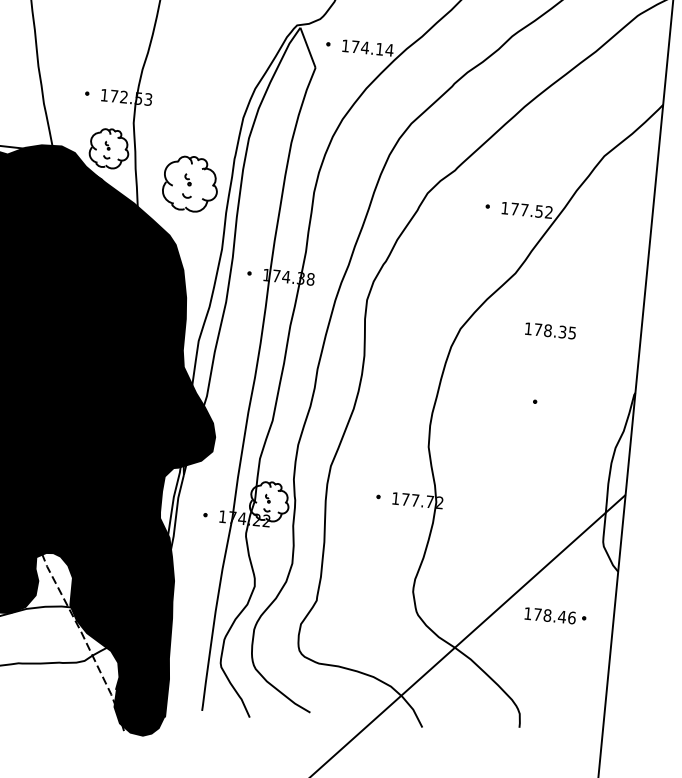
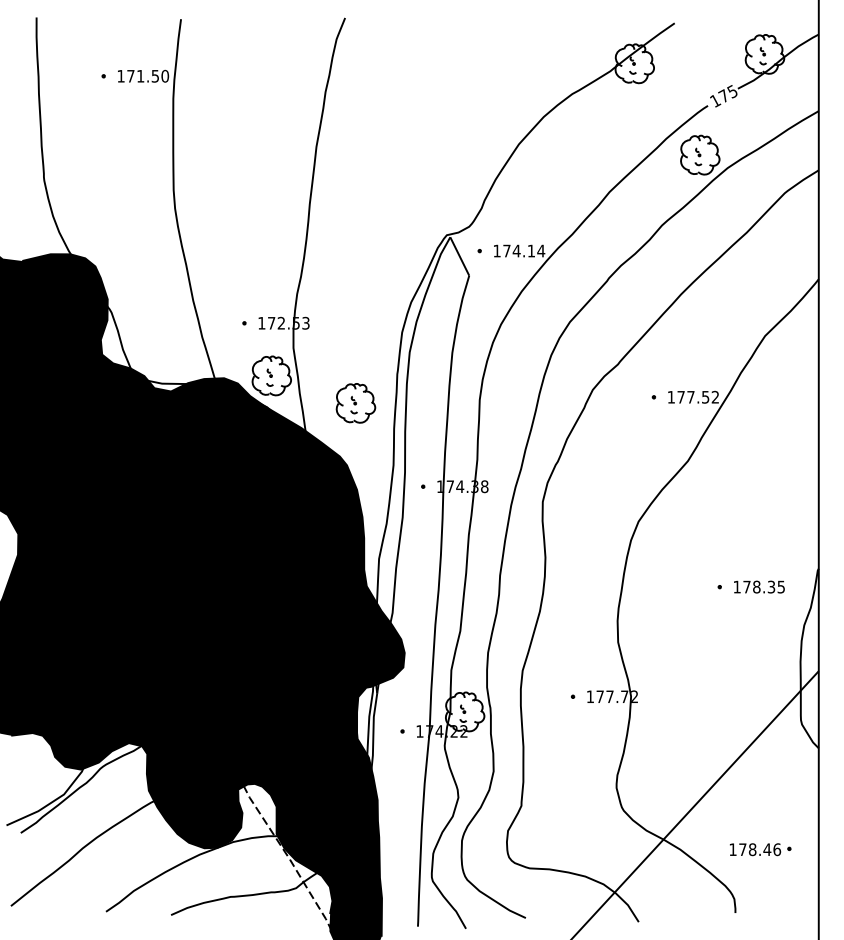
part: (190, 184) -> (355, 403), size x0.71
text: (550, 330) -> (759, 586), moved
part: (555, 616) -> (760, 849), moved

